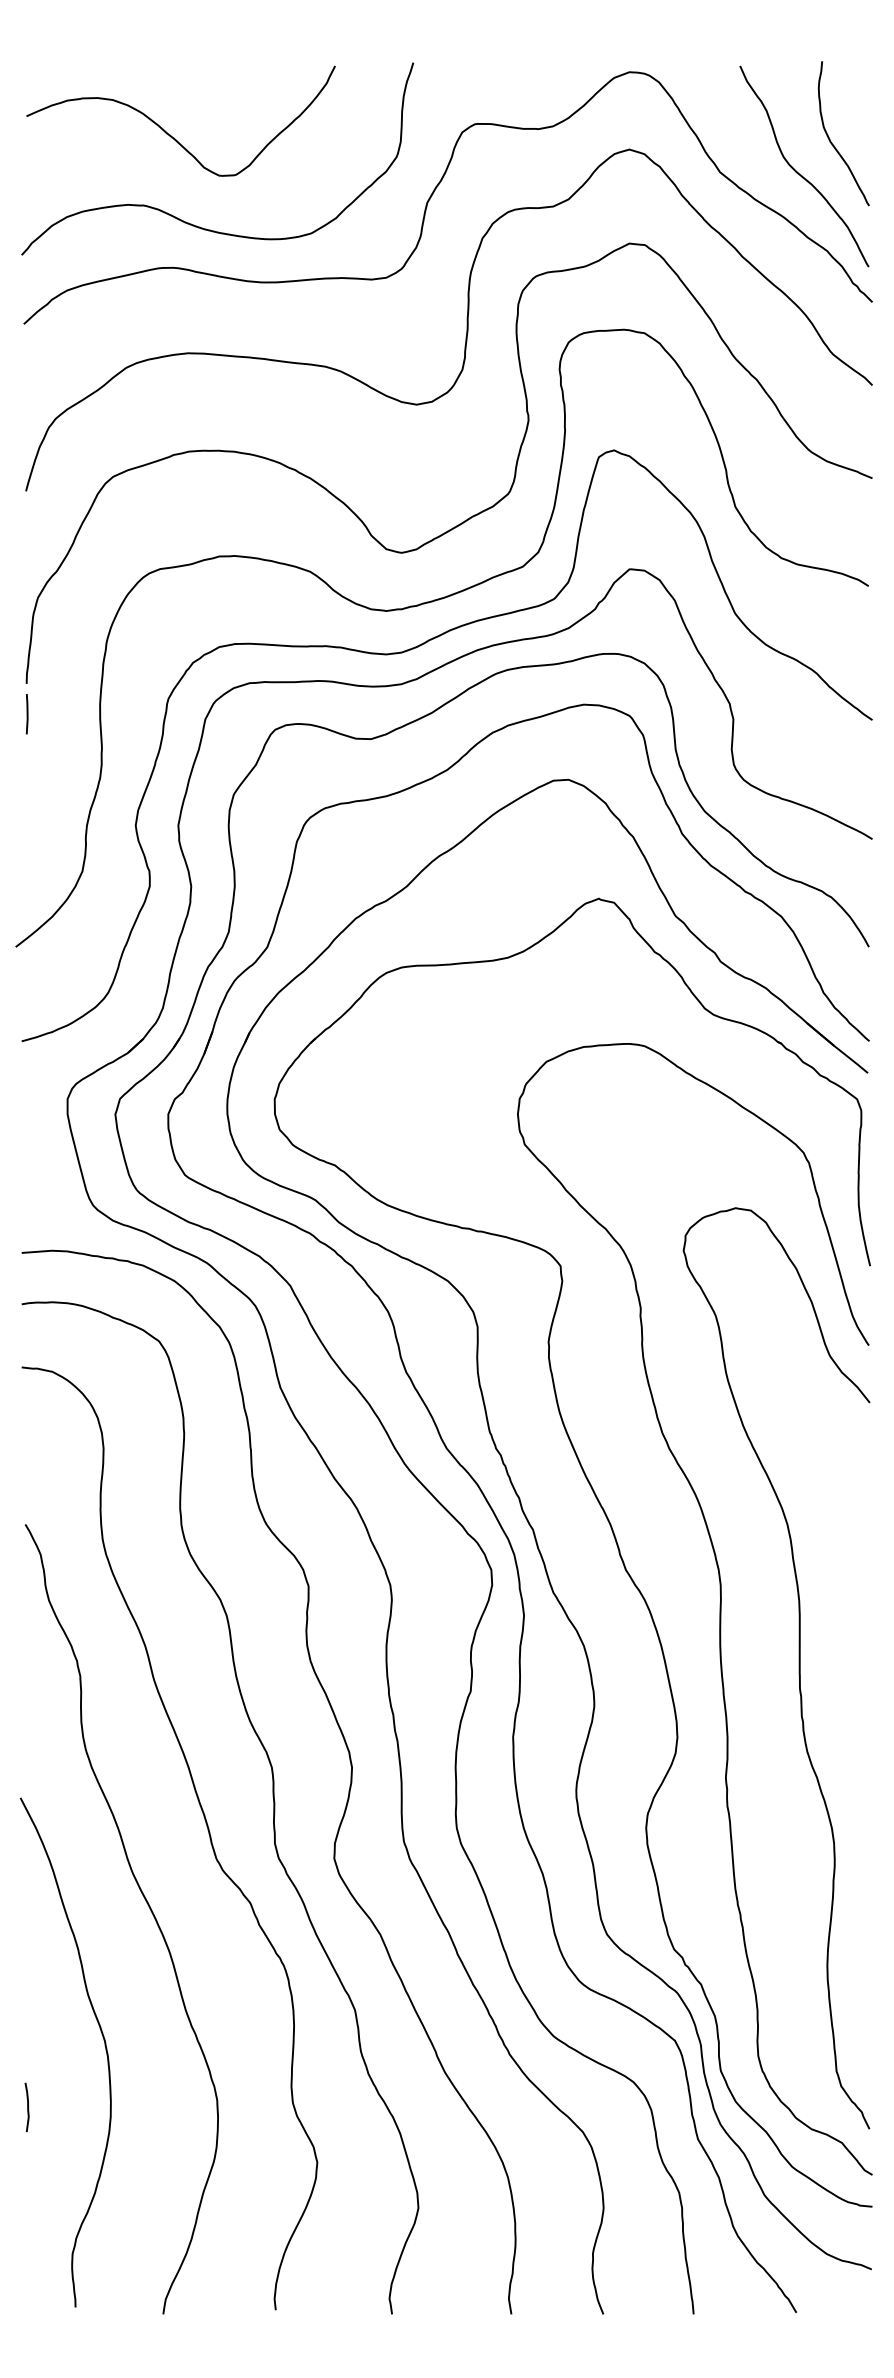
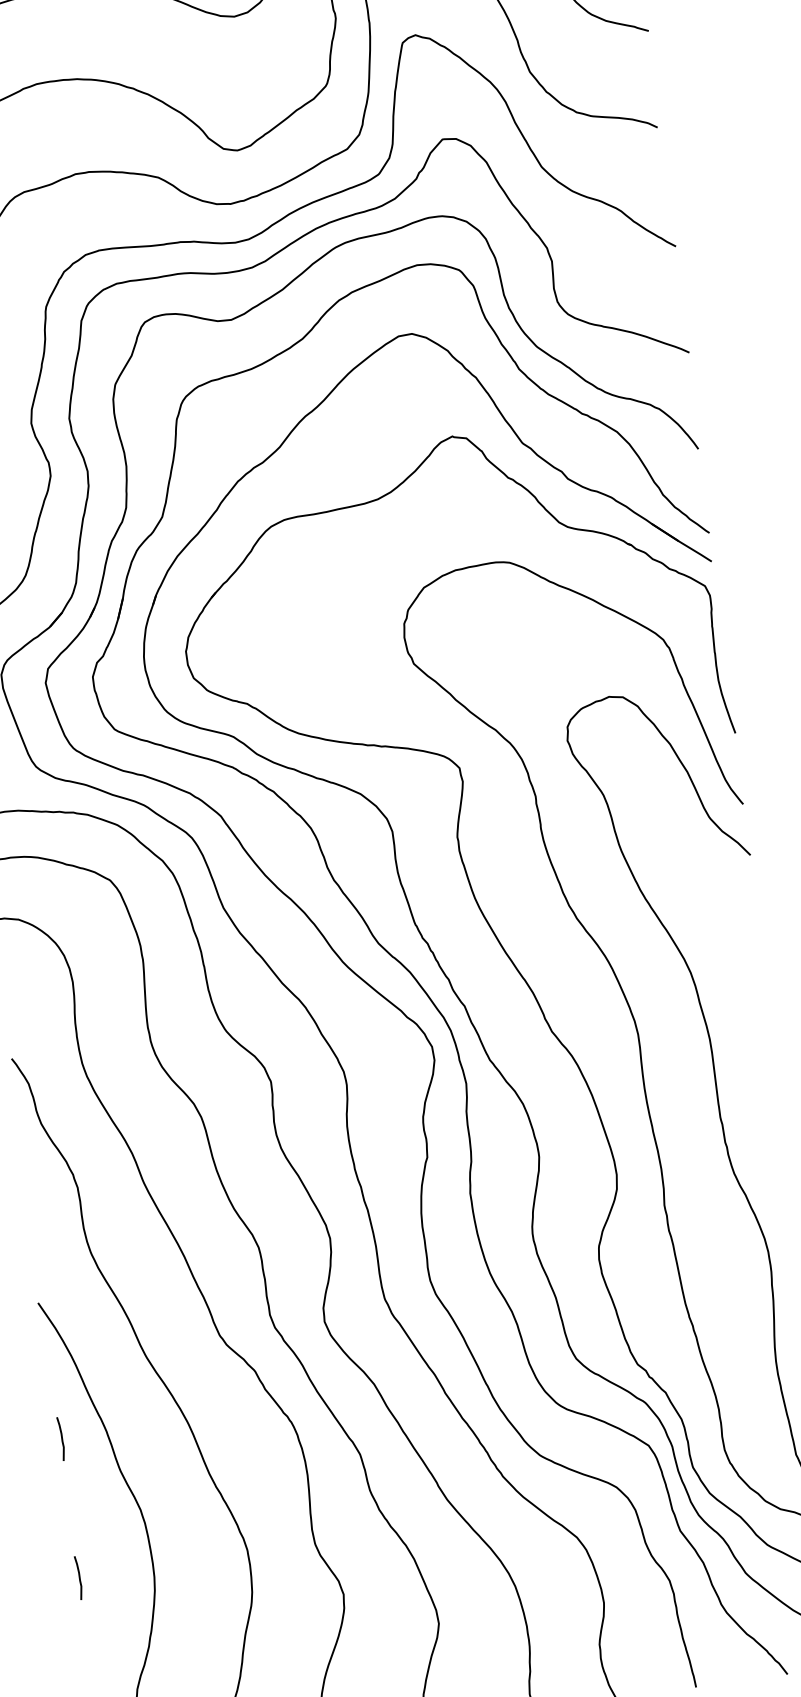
curve: (27, 1951) -> (61, 1439), added

